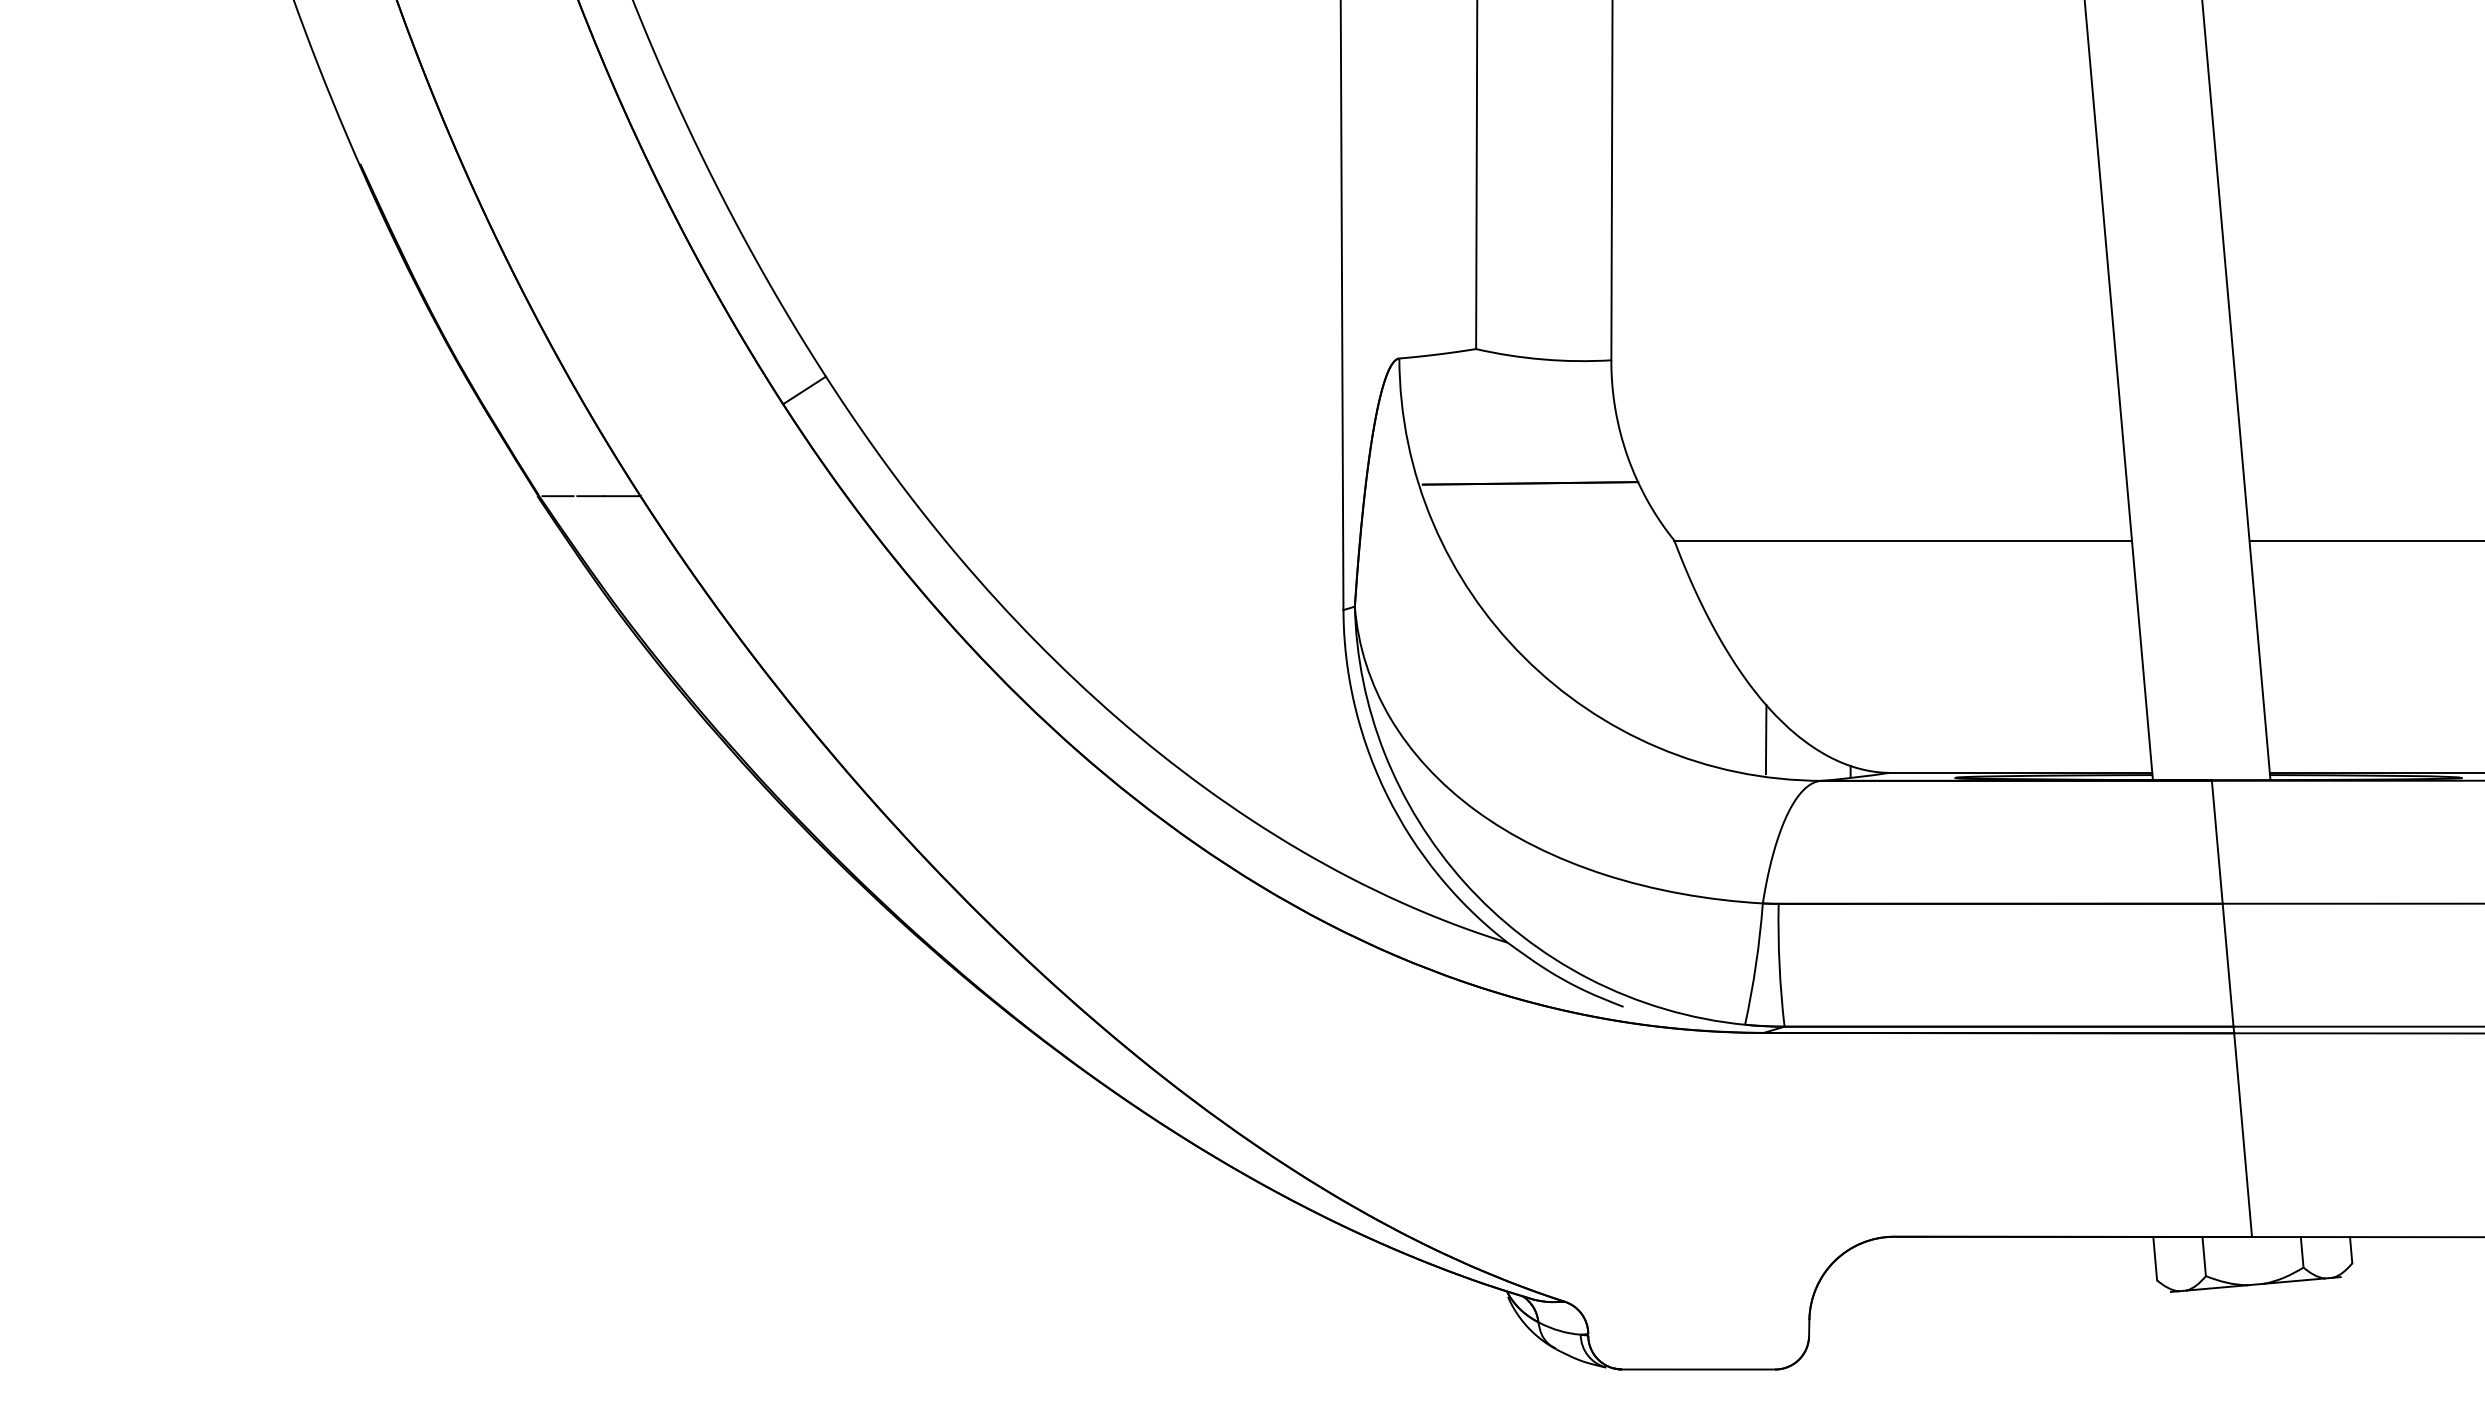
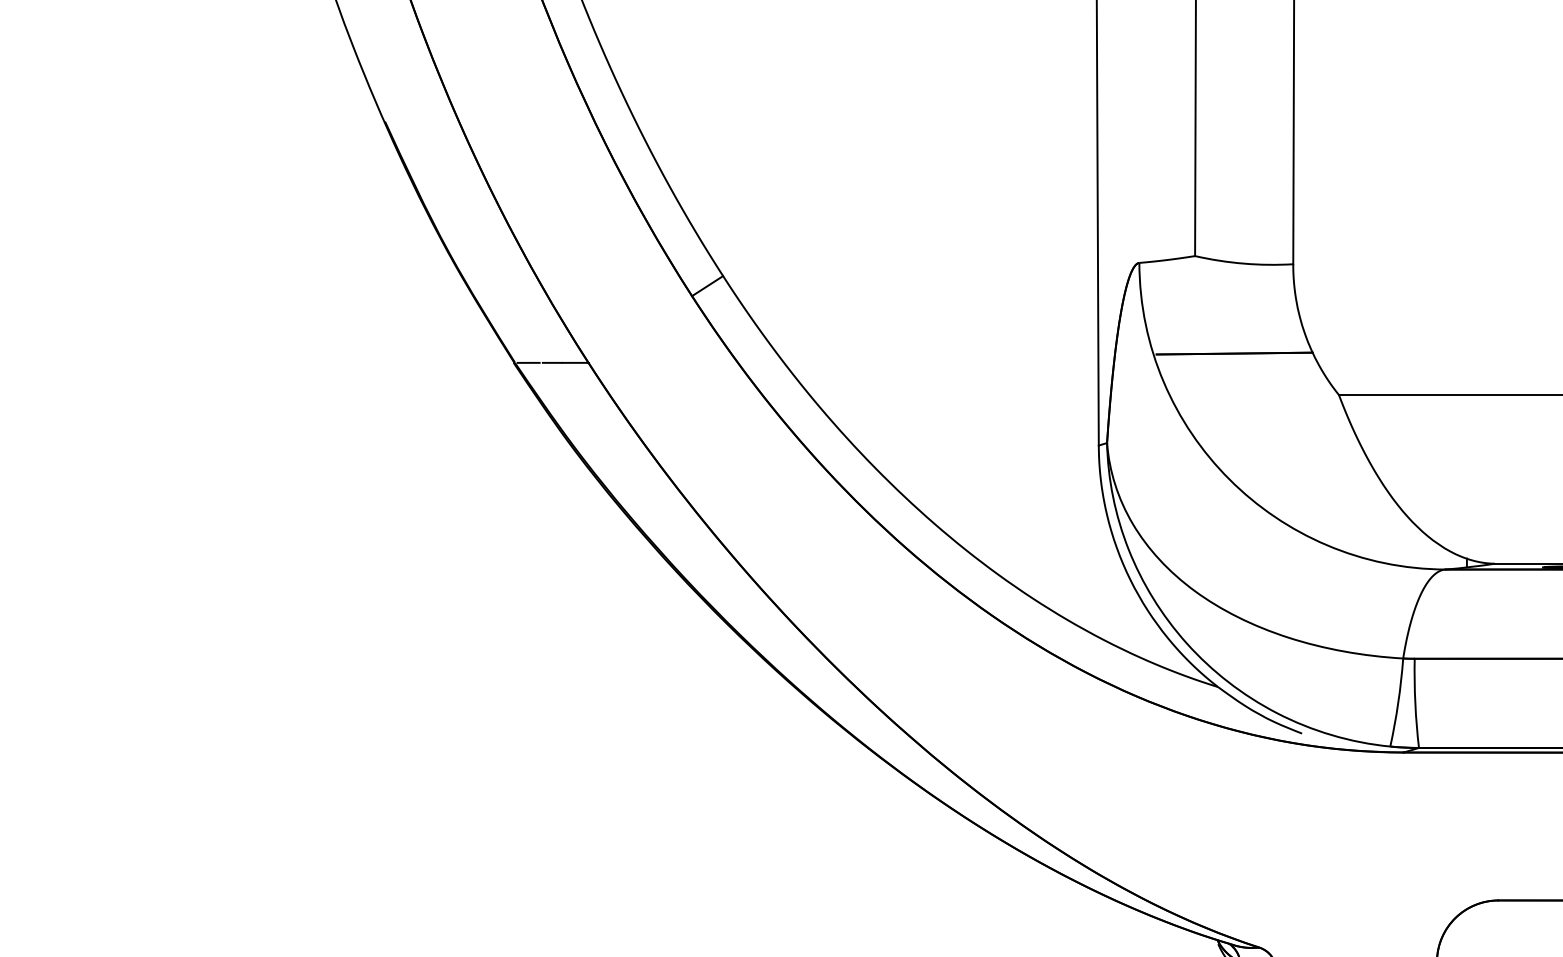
line: (1765, 739) -> (1405, 539), removed

